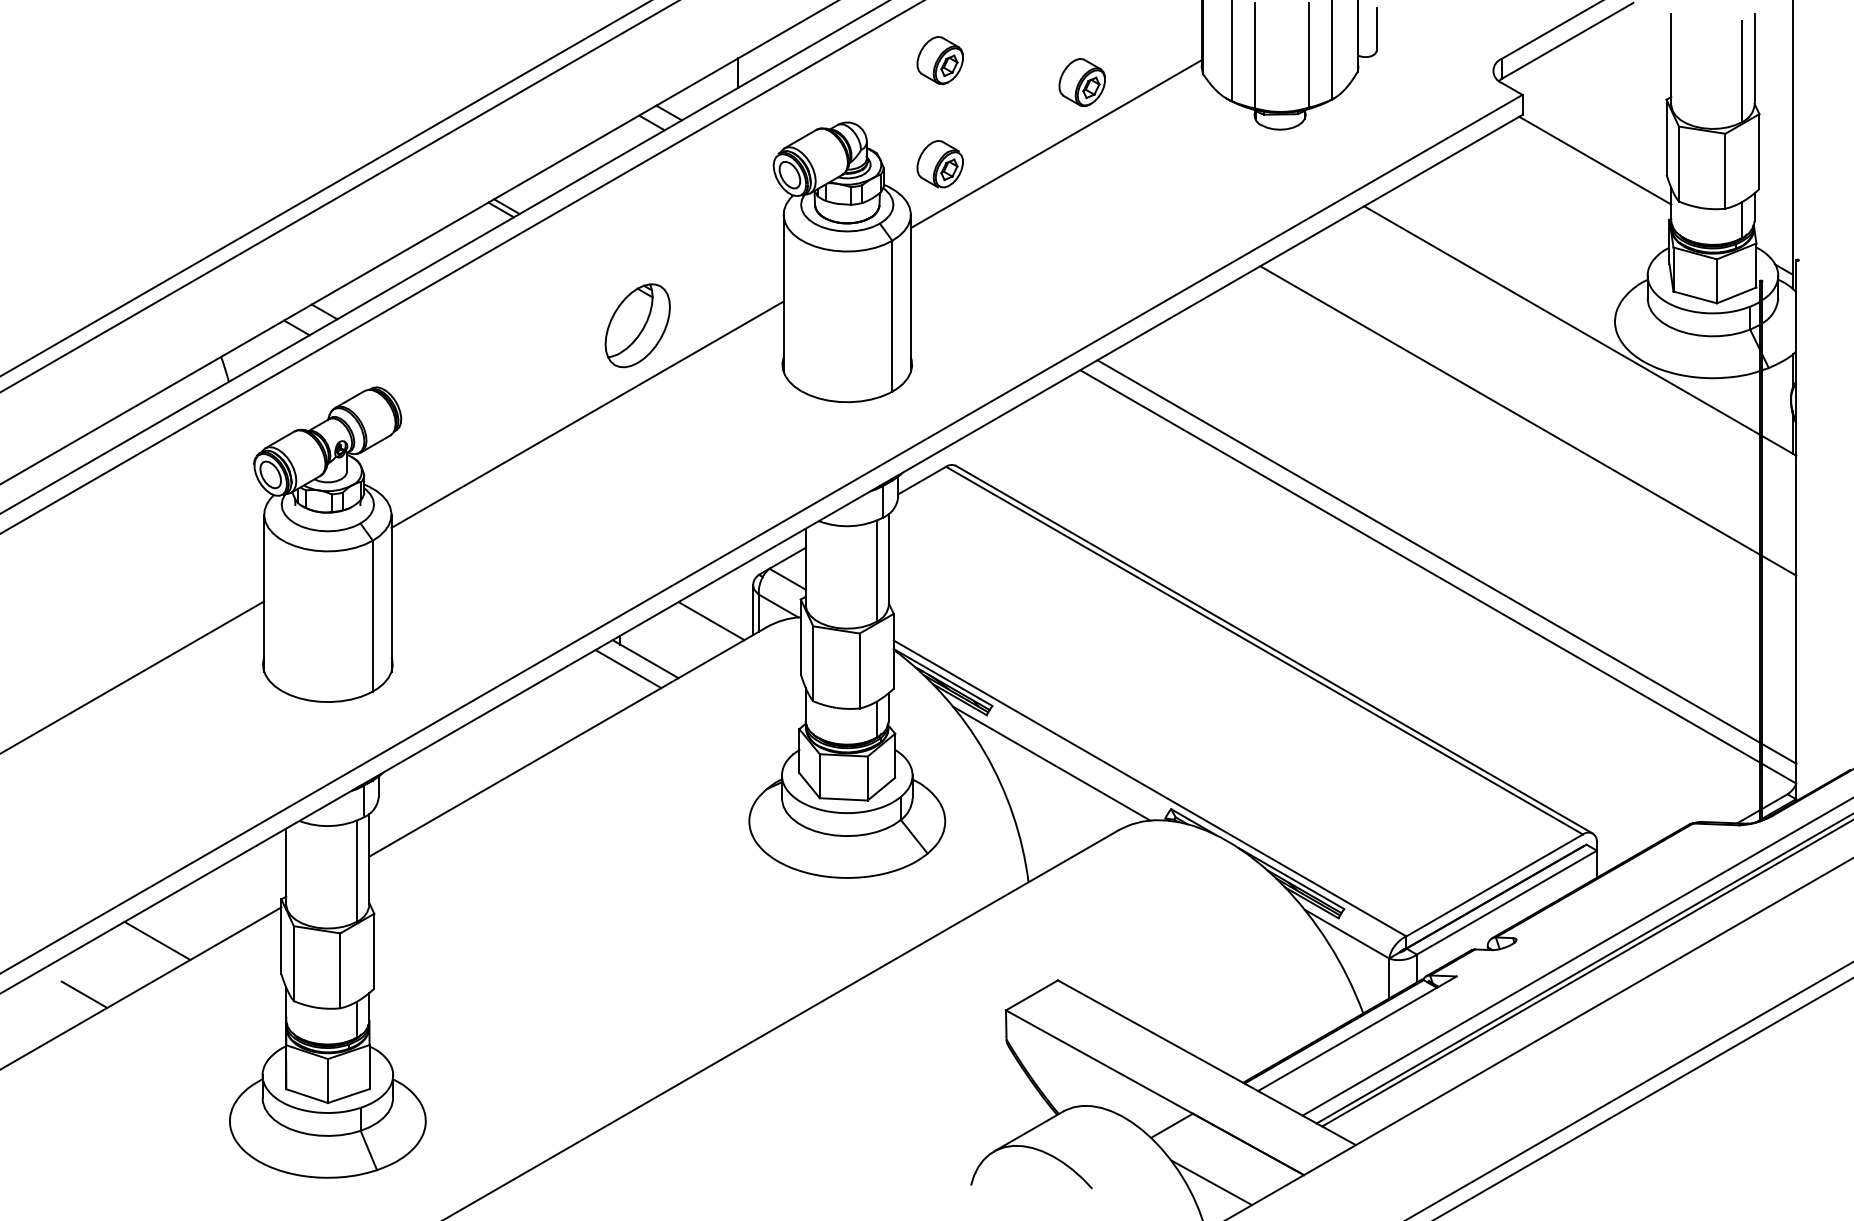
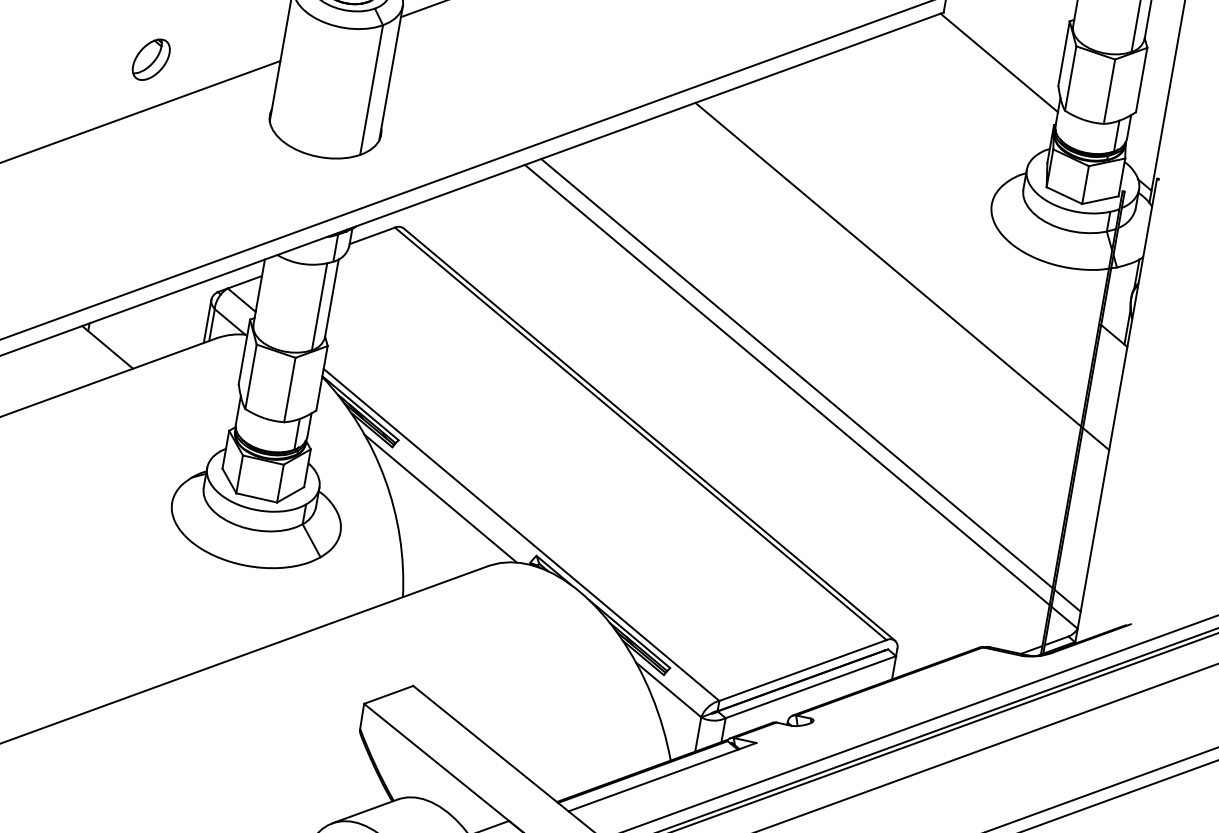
line: (1562, 320) -> (946, 195), removed
part: (637, 325) -> (151, 59), size x0.6
line: (711, 621) -> (169, 325), removed
line: (628, 669) -> (91, 353), removed

